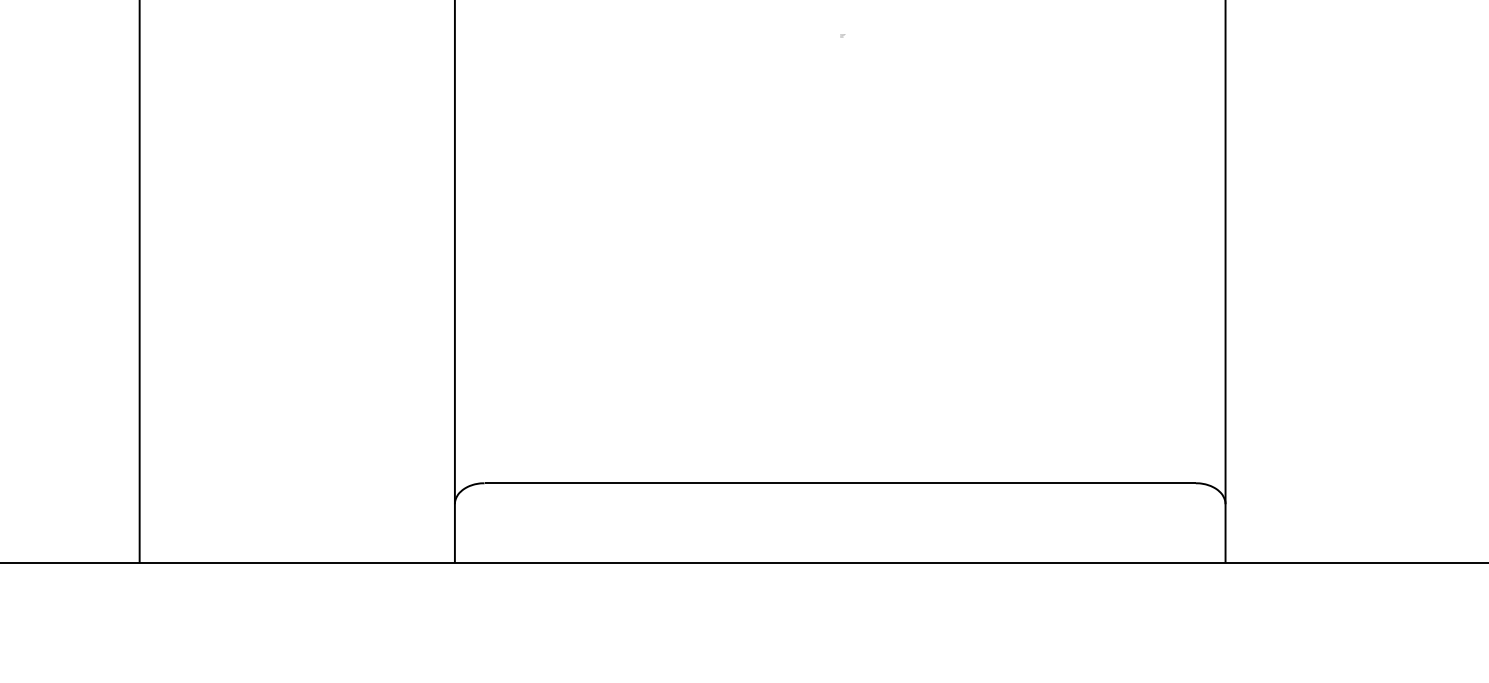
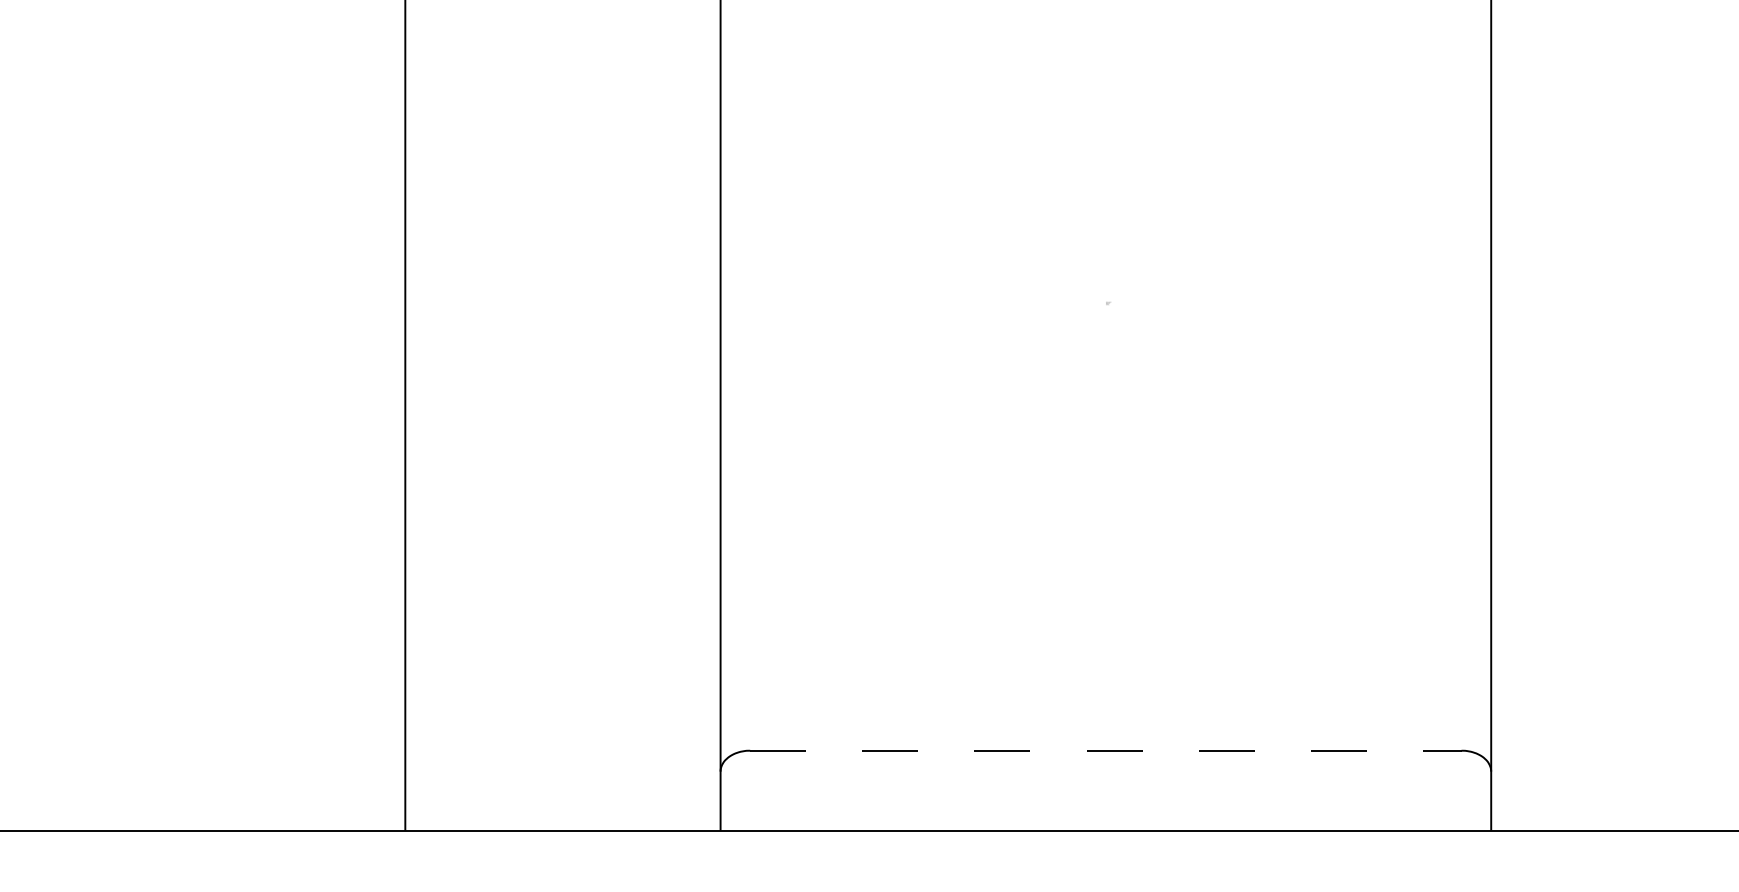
line: (839, 483) -> (1105, 750), solid -> dashed

